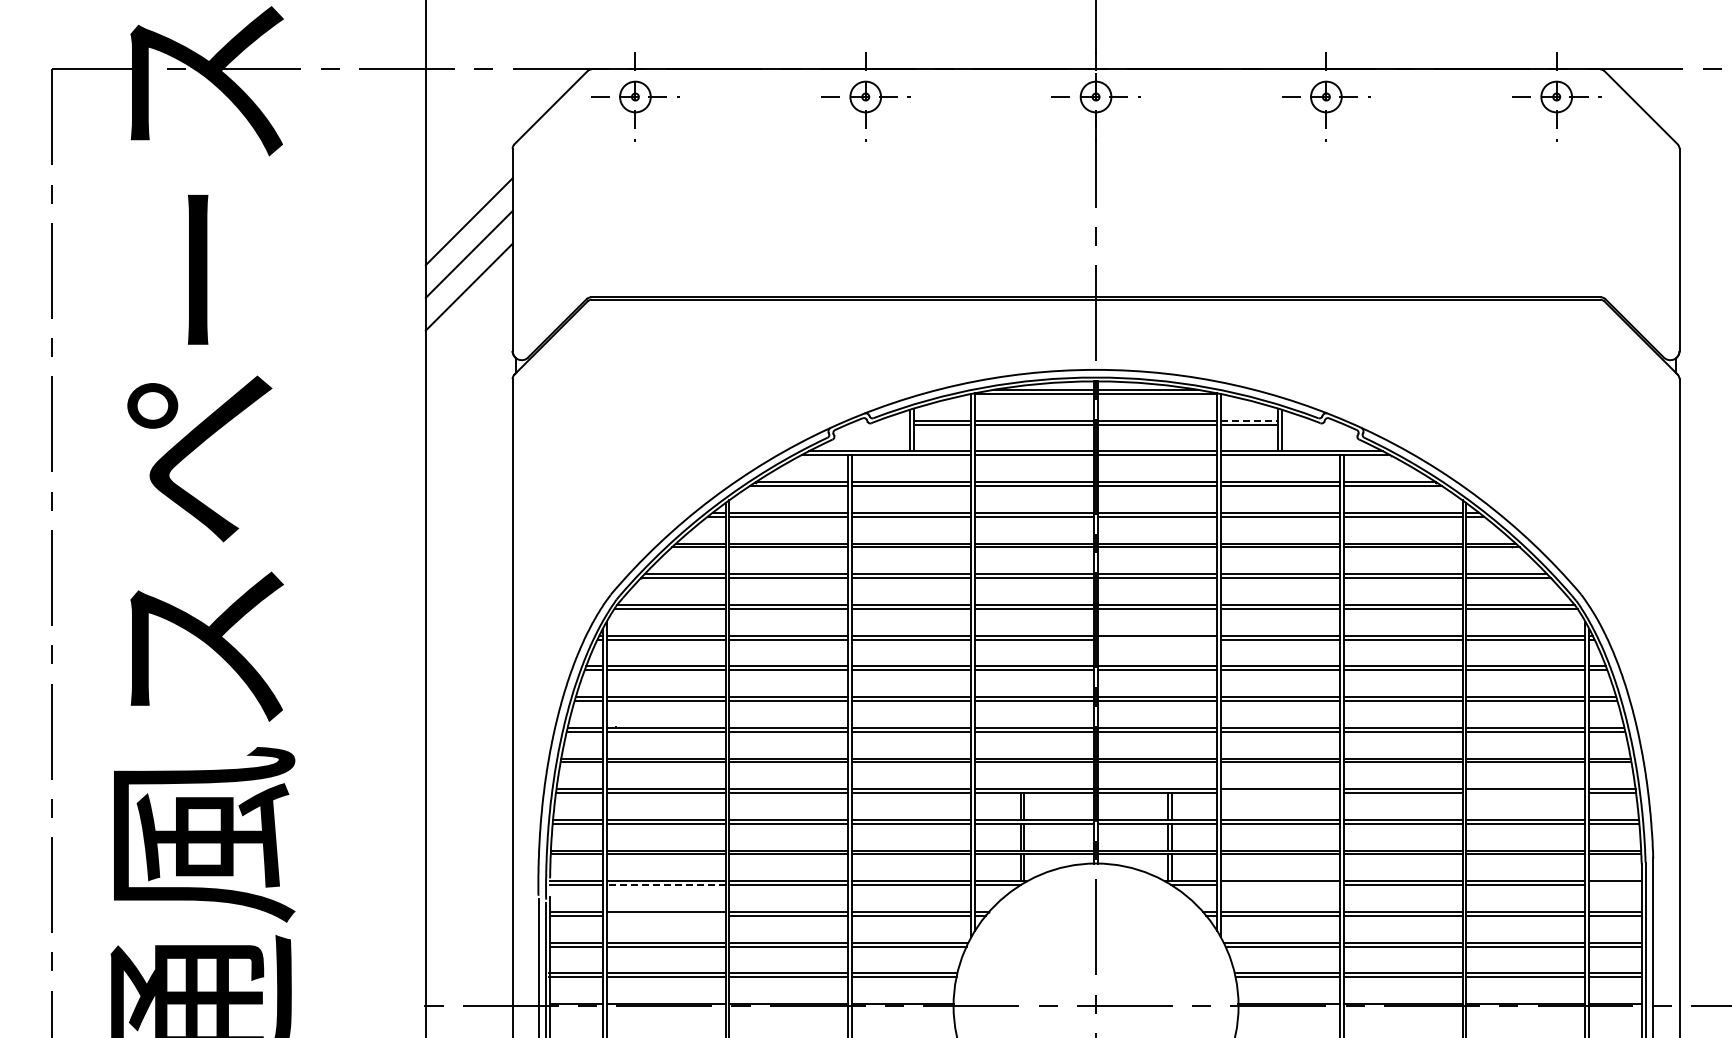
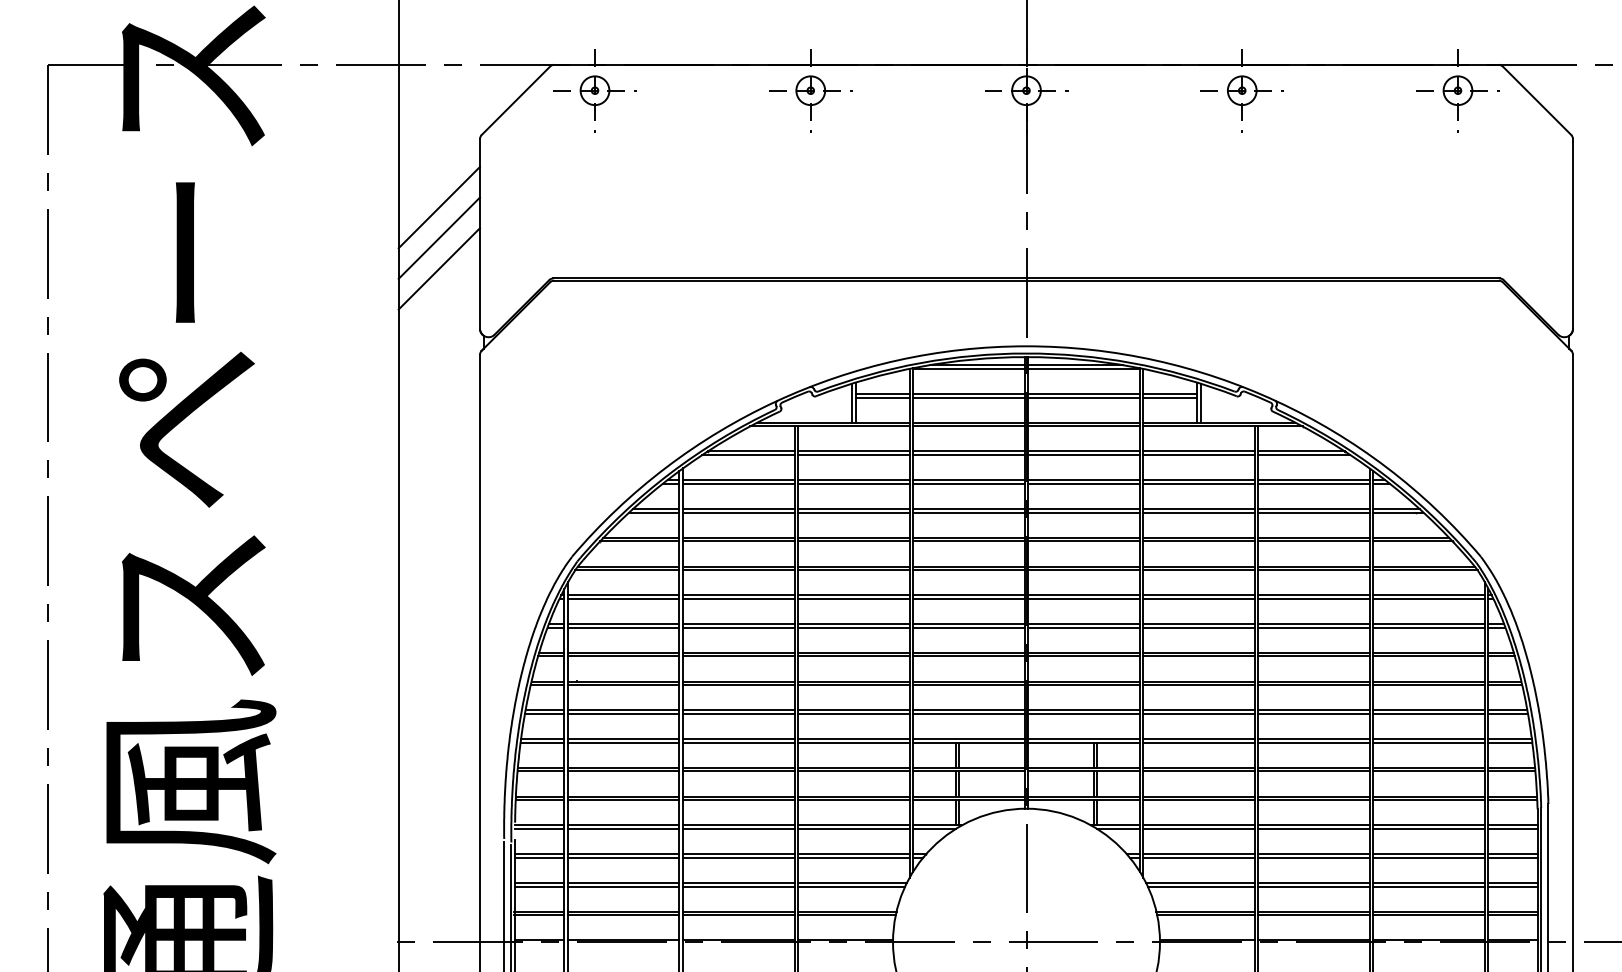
line: (1249, 420) -> (1170, 393), dashed -> solid
line: (1156, 639) -> (1083, 598), added
line: (1279, 793) -> (1198, 743), added
line: (1525, 793) -> (1428, 743), added
line: (665, 885) -> (623, 829), dashed -> solid
line: (1279, 885) -> (1198, 829), added
line: (1615, 885) -> (1513, 829), added
line: (665, 915) -> (623, 857), added

